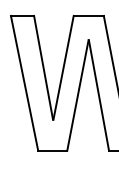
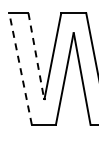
line: (43, 68) -> (36, 56), solid -> dashed
line: (24, 82) -> (20, 68), solid -> dashed

